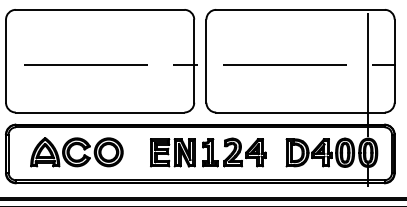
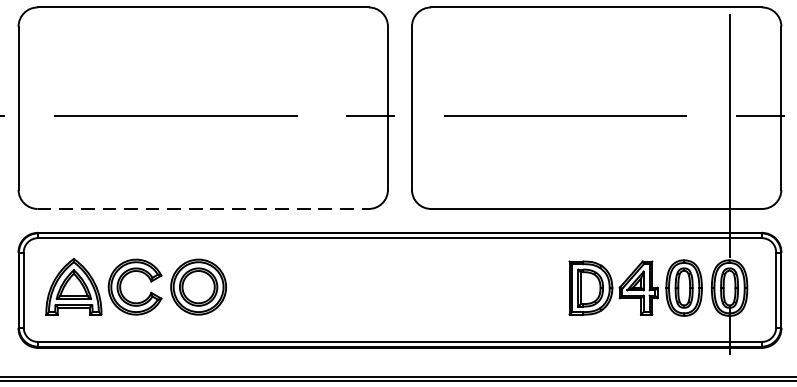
line: (100, 112) -> (203, 208), solid -> dashed
part: (208, 152) -> (415, 287), removed
part: (70, 154) -> (123, 291), moved

